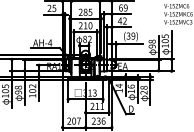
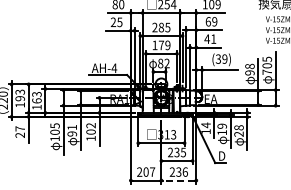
text: (124, 20) -> (213, 38), 42 -> 41
text: (85, 25) -> (161, 45), 210 -> 179
text: (164, 45) -> (266, 71), 105 -> 705
text: (130, 86) -> (221, 125), 16 -> 19
text: (18, 87) -> (72, 127), 98 -> 91
text: (99, 106) -> (180, 152), 211 -> 235
line: (98, 127) -> (178, 180), solid -> dashed

